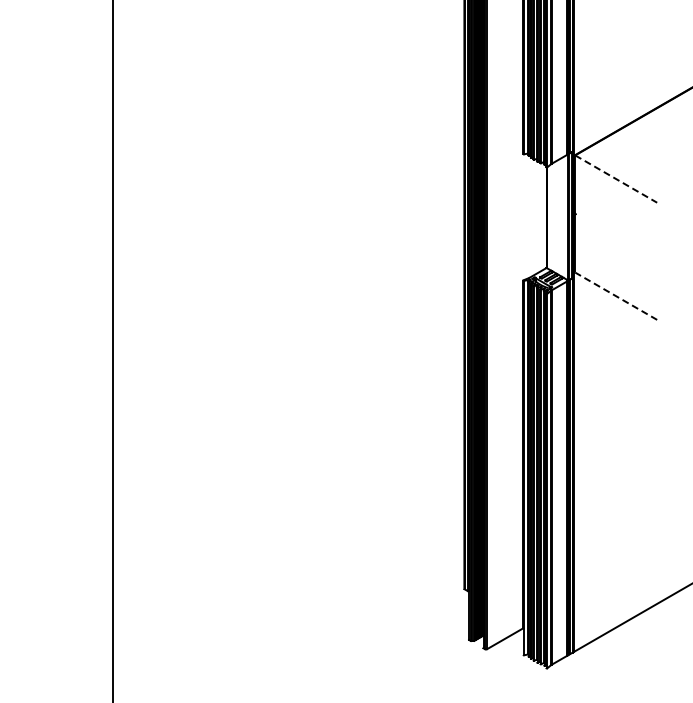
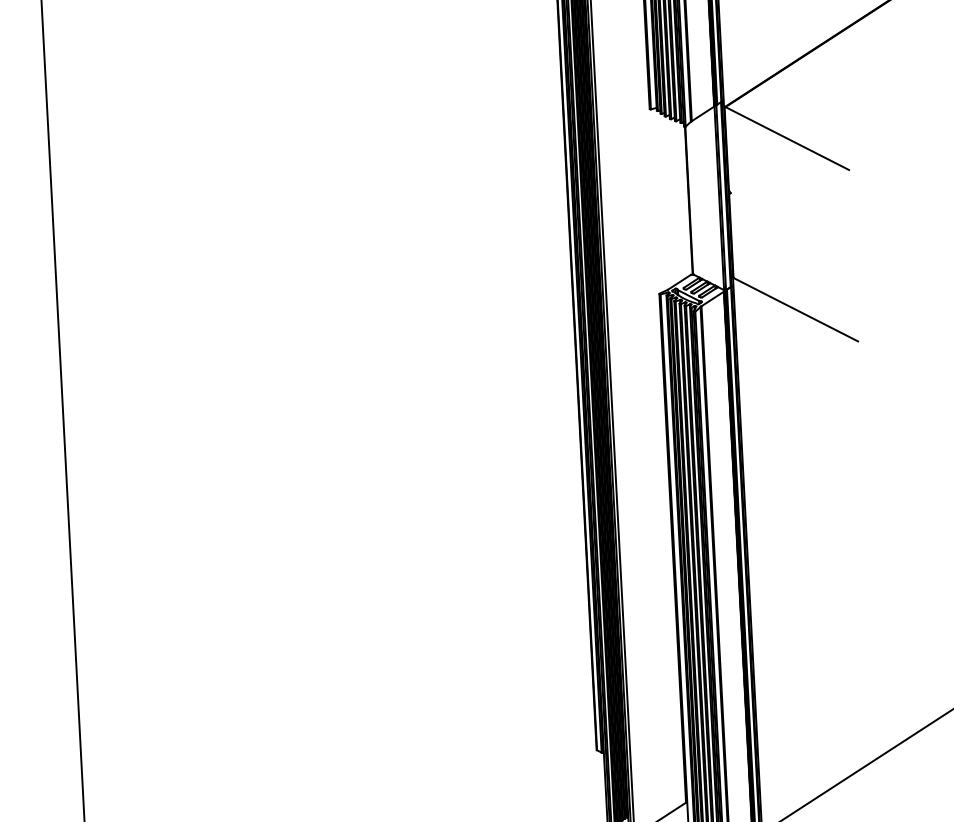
line: (616, 179) -> (787, 139), dashed -> solid
line: (615, 295) -> (795, 308), dashed -> solid

